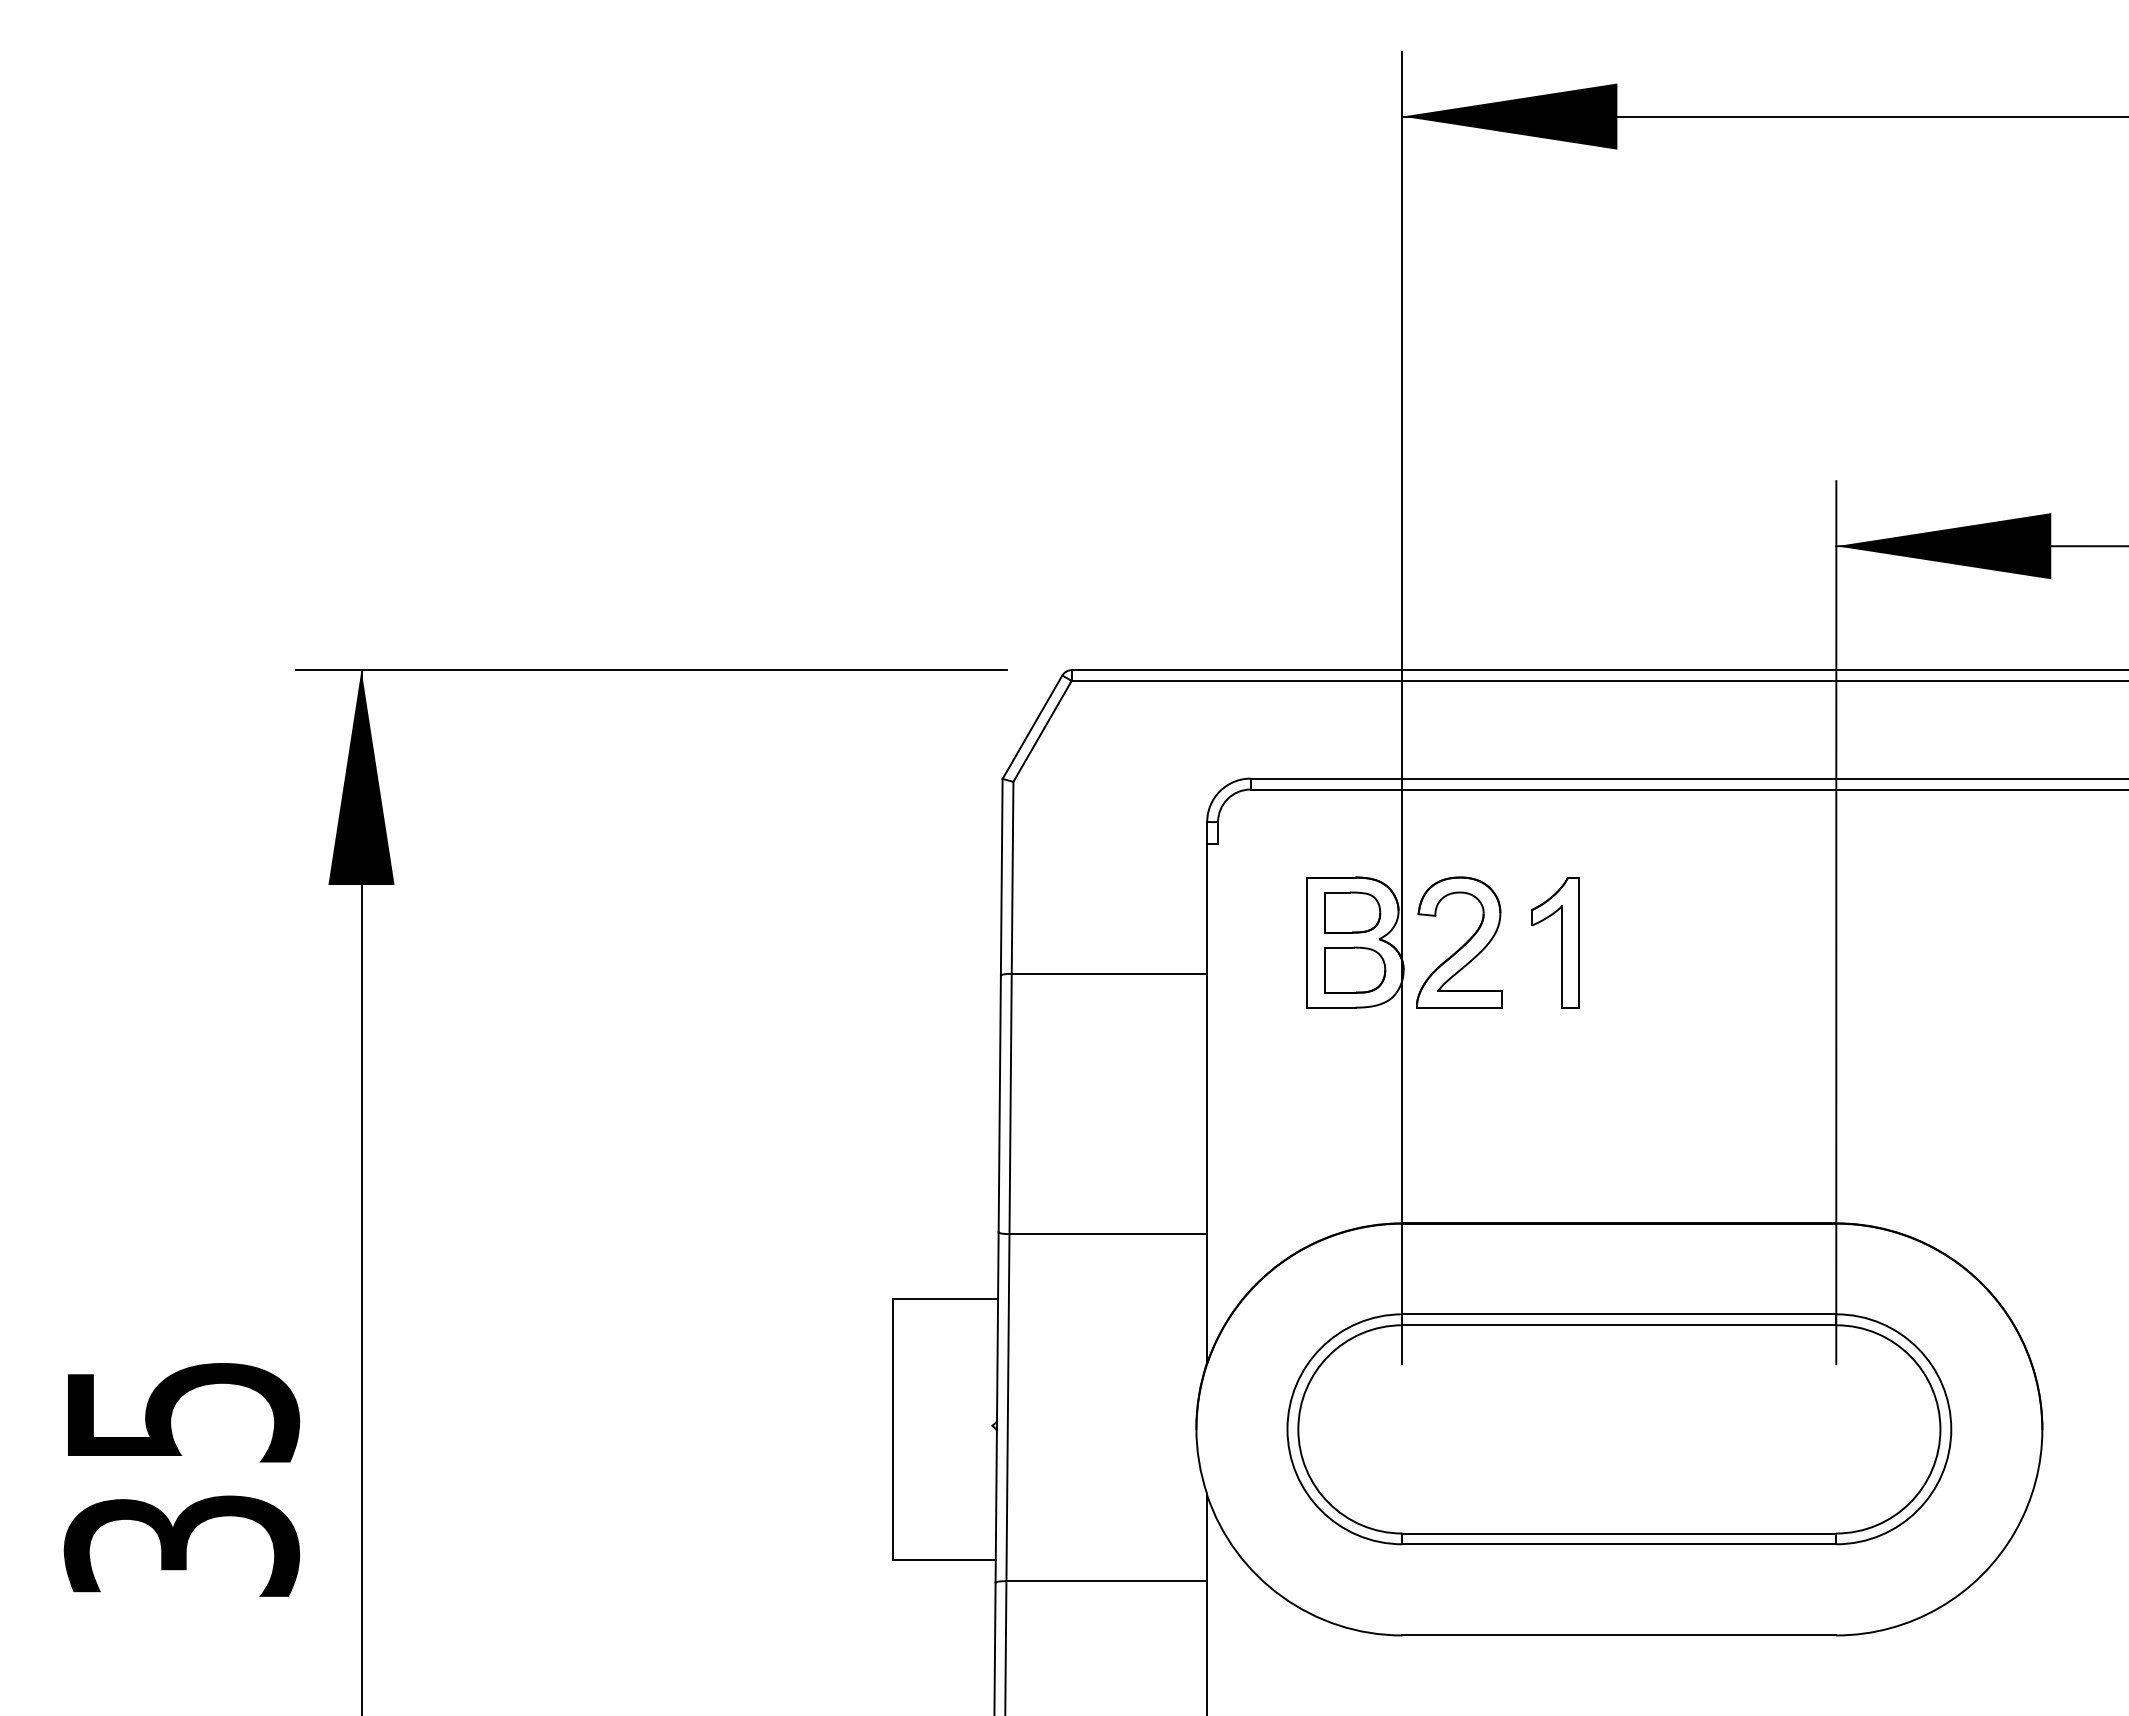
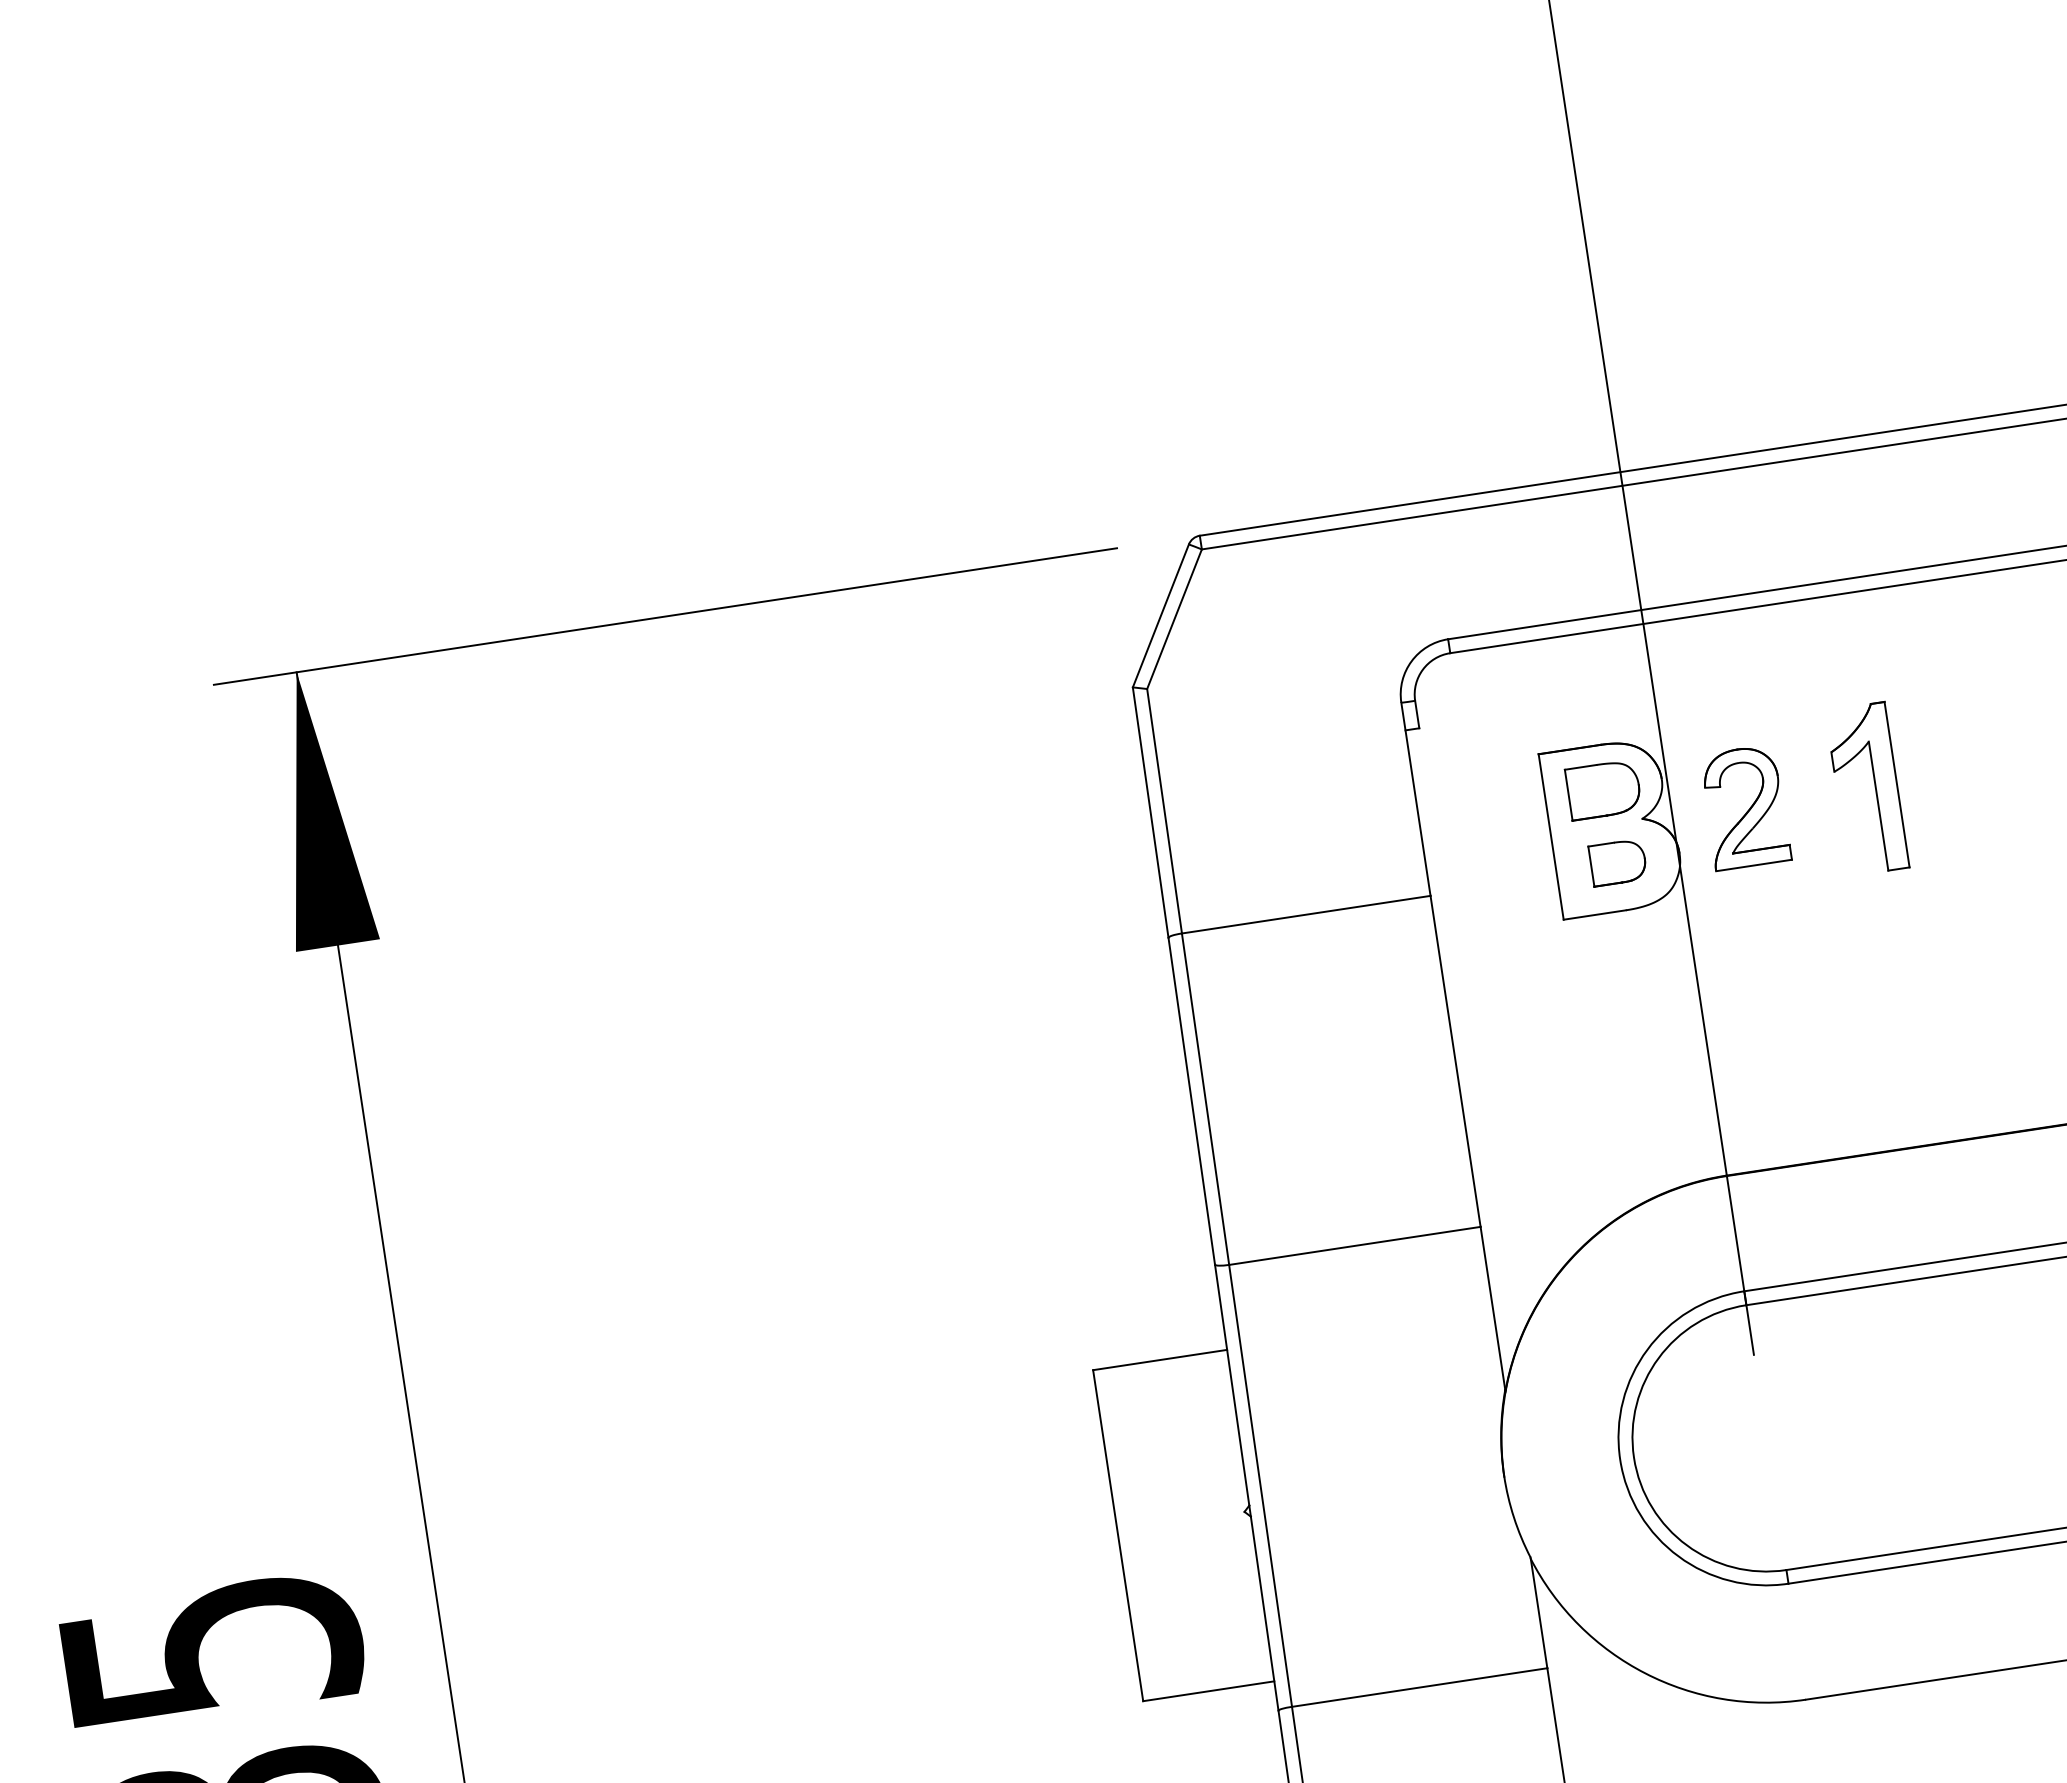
part: (1459, 942) -> (1745, 807), size x0.7
part: (1355, 969) -> (1618, 861), size x0.7

